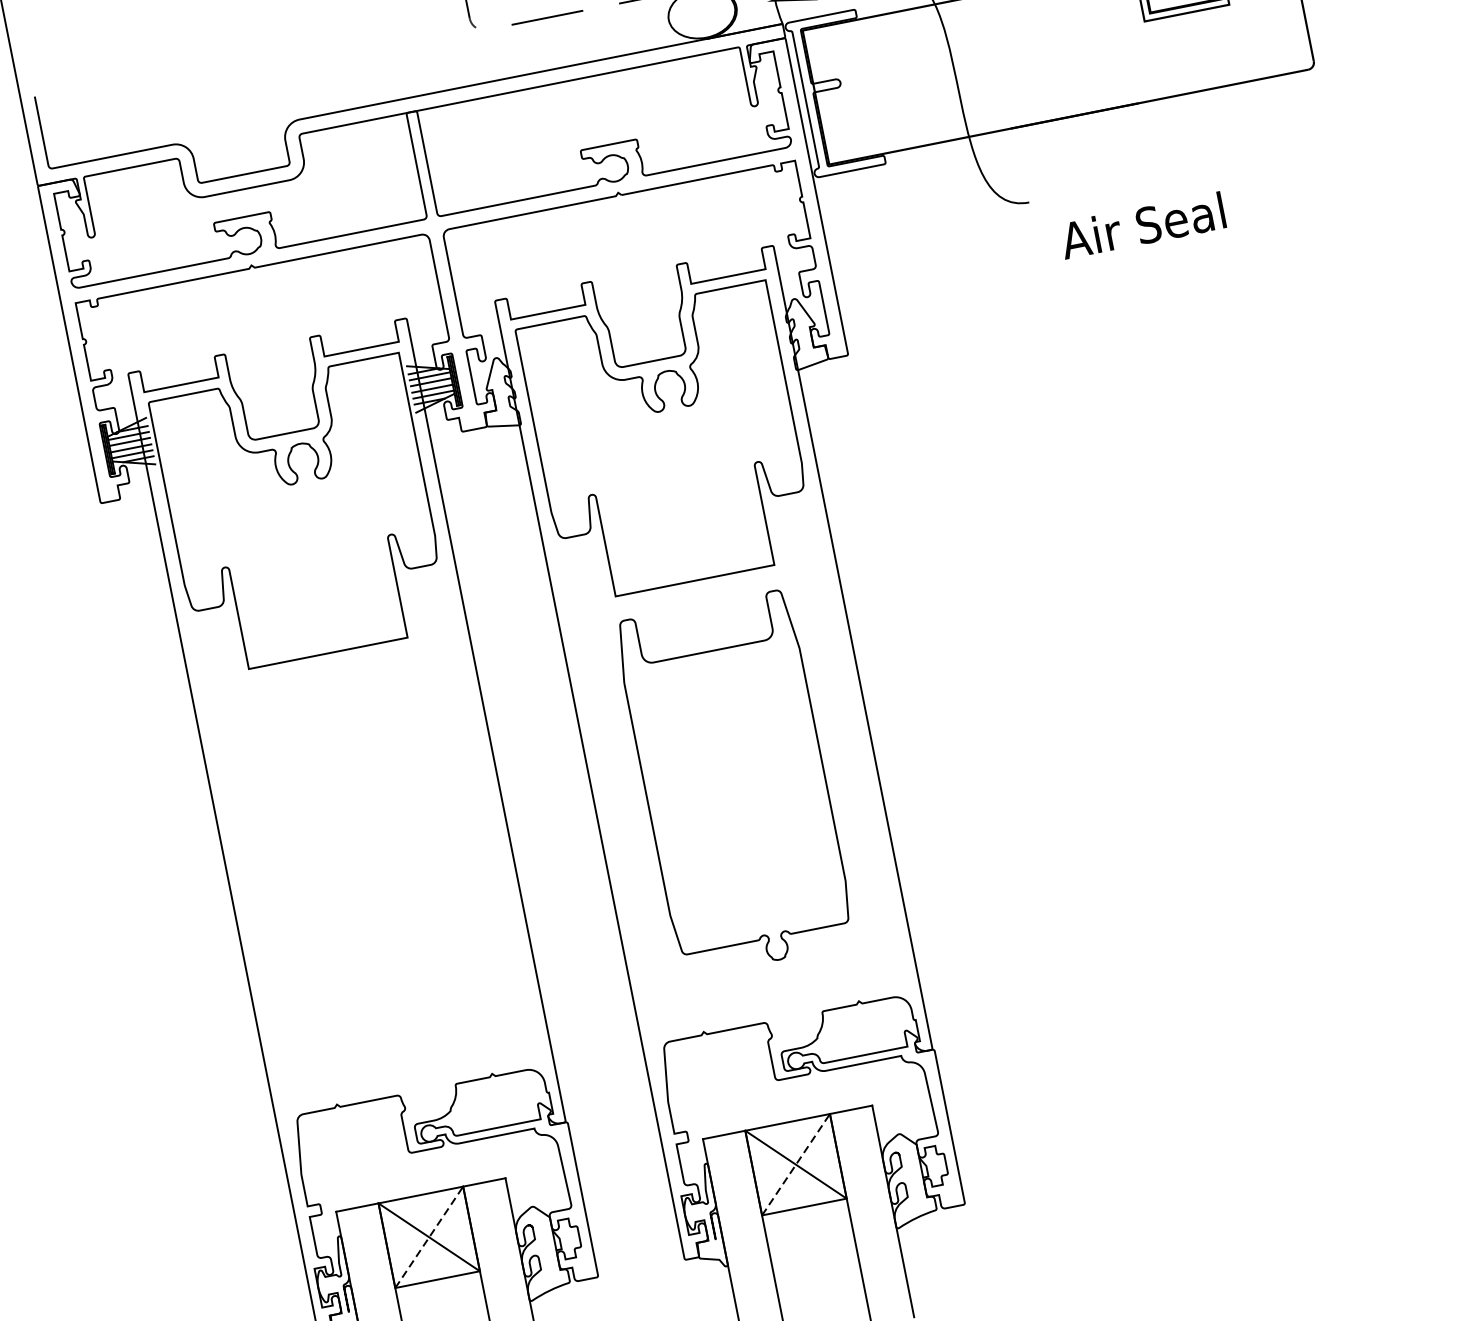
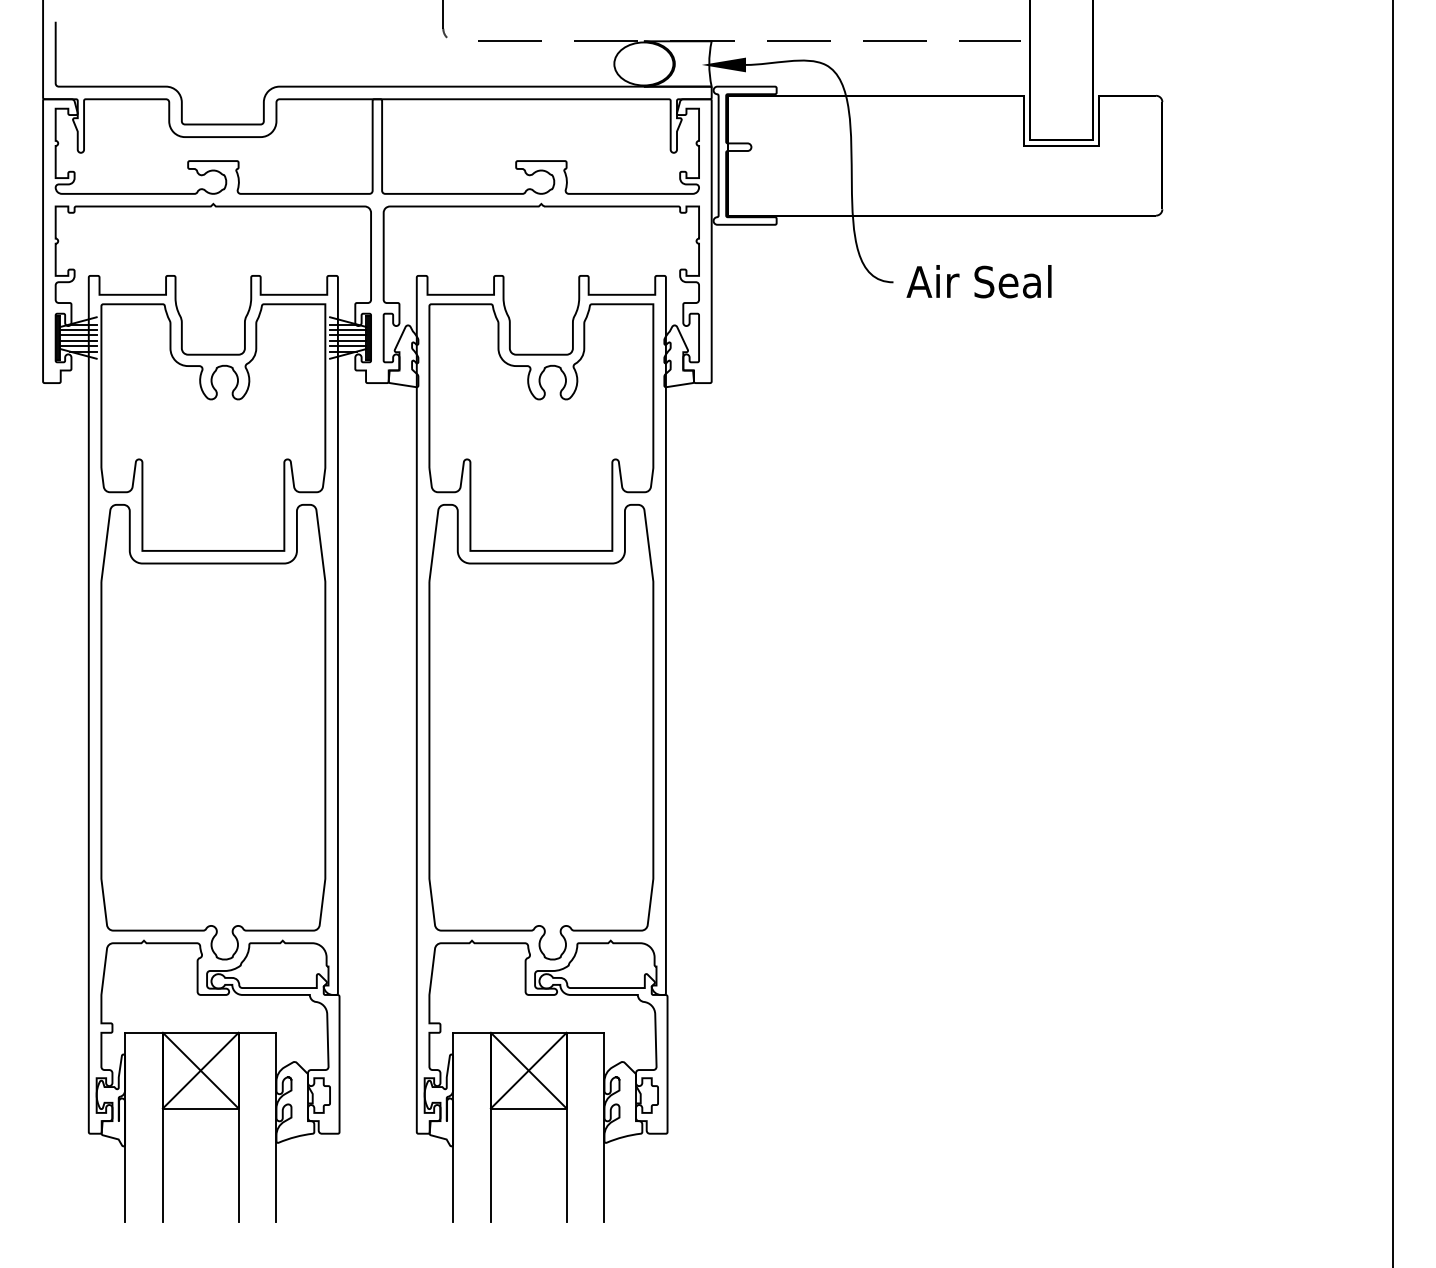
text: (1141, 225) -> (978, 281), moved
part: (735, 783) -> (541, 732), size x1.43
part: (368, 856) -> (213, 732), added
line: (795, 1164) -> (528, 1070), dashed -> solid
line: (428, 1237) -> (200, 1070), dashed -> solid

